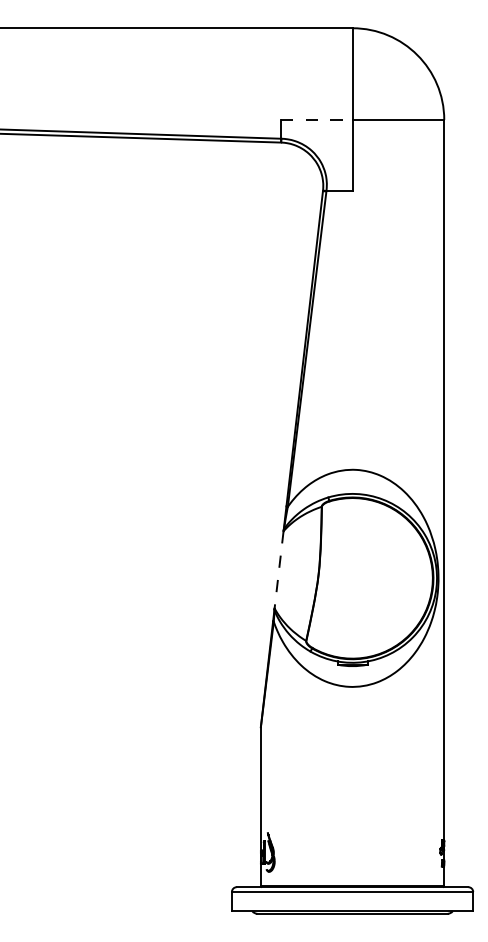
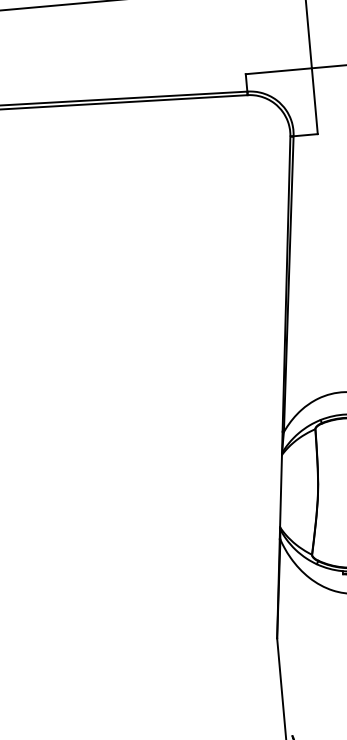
line: (316, 119) -> (278, 70), dashed -> solid
line: (279, 569) -> (281, 490), dashed -> solid

